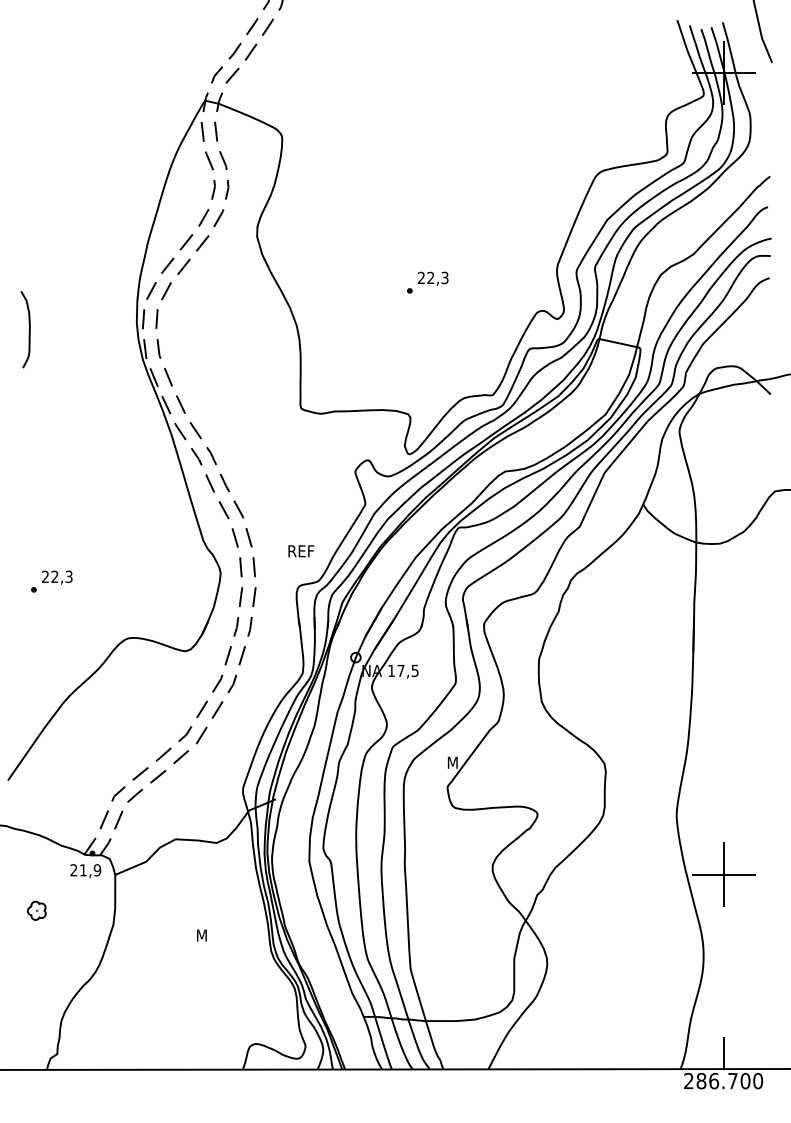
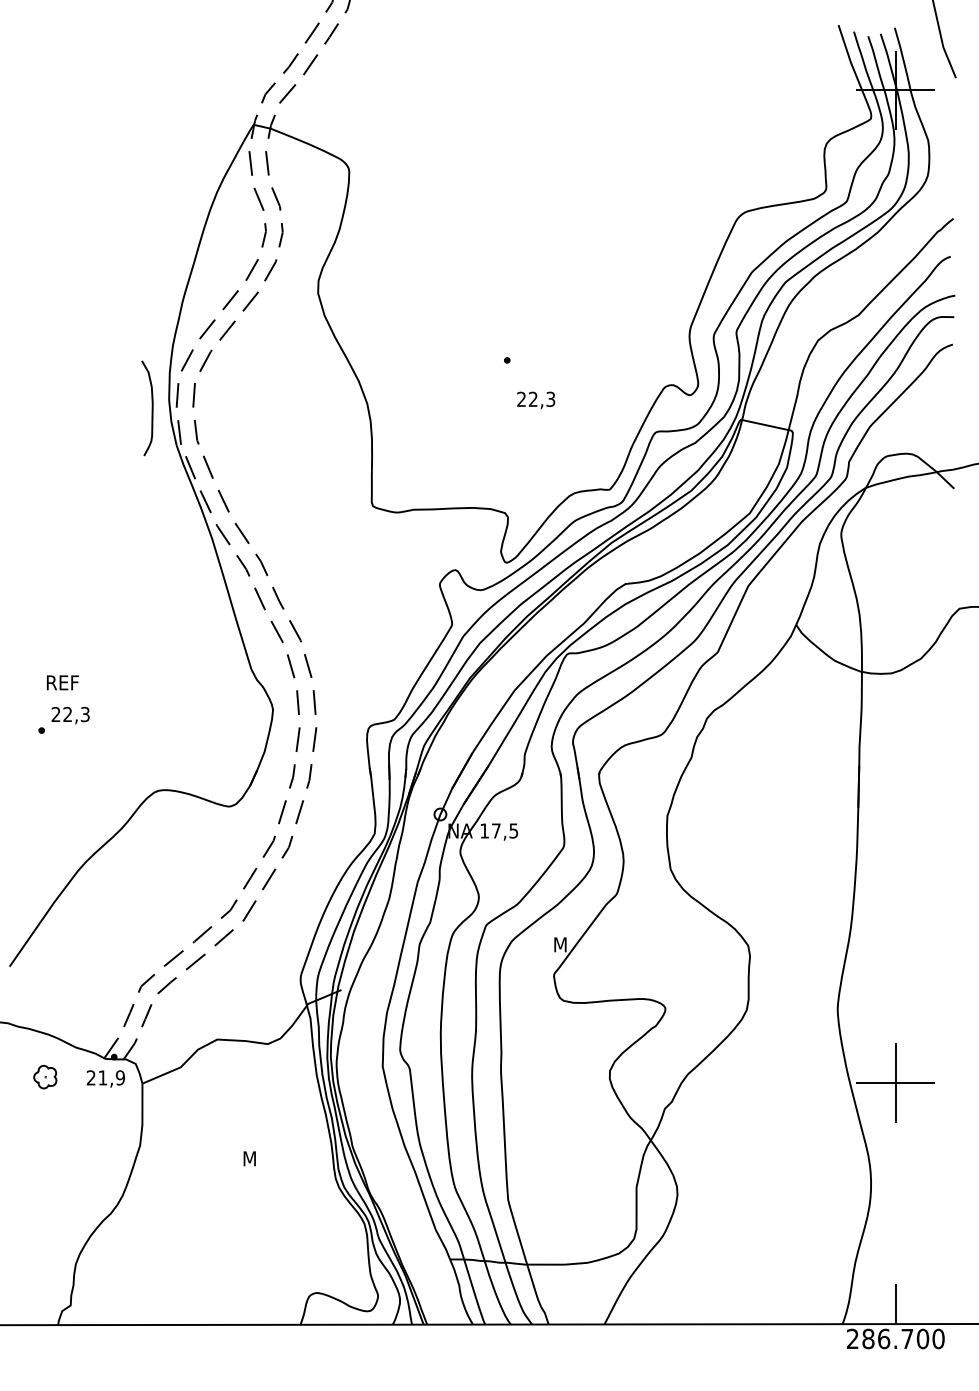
text: (433, 278) -> (536, 400), moved
curve: (28, 329) -> (151, 408), moved
text: (301, 551) -> (62, 682), moved
part: (36, 911) -> (45, 1077), moved

